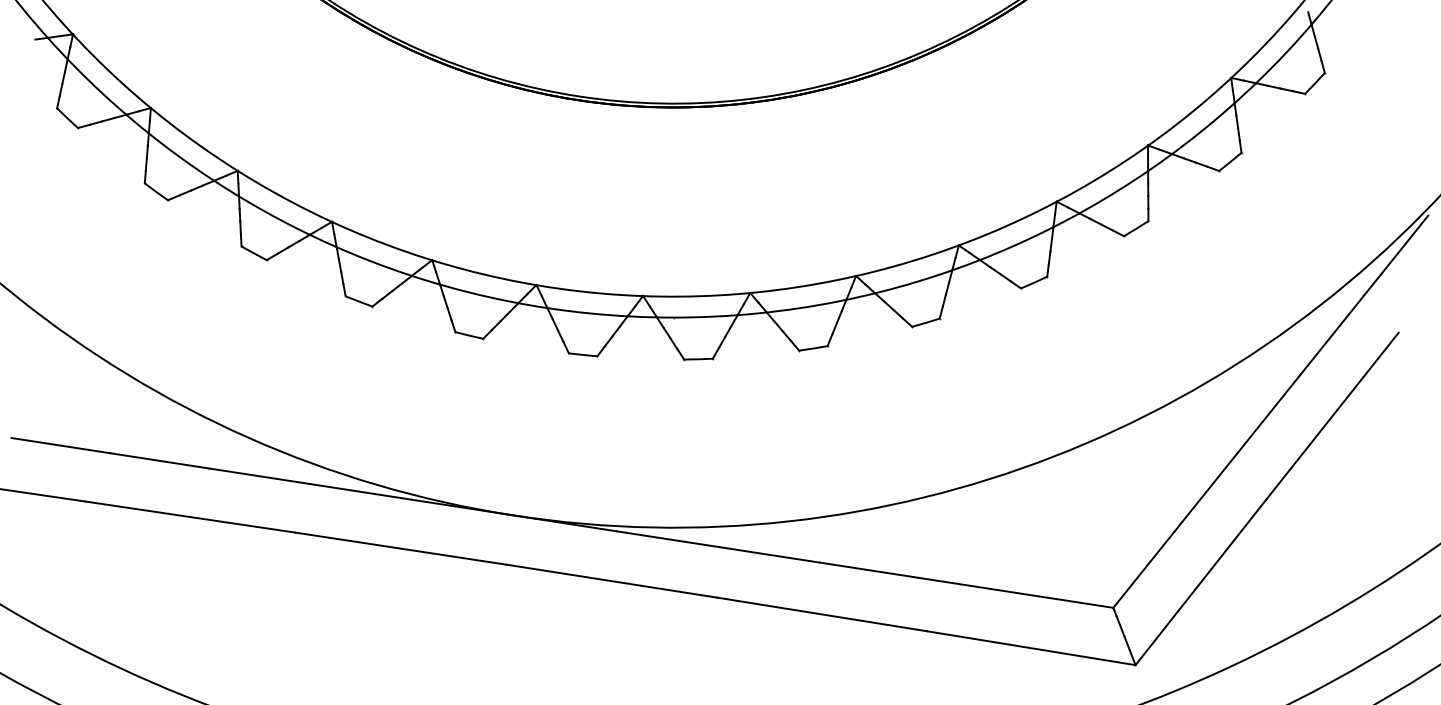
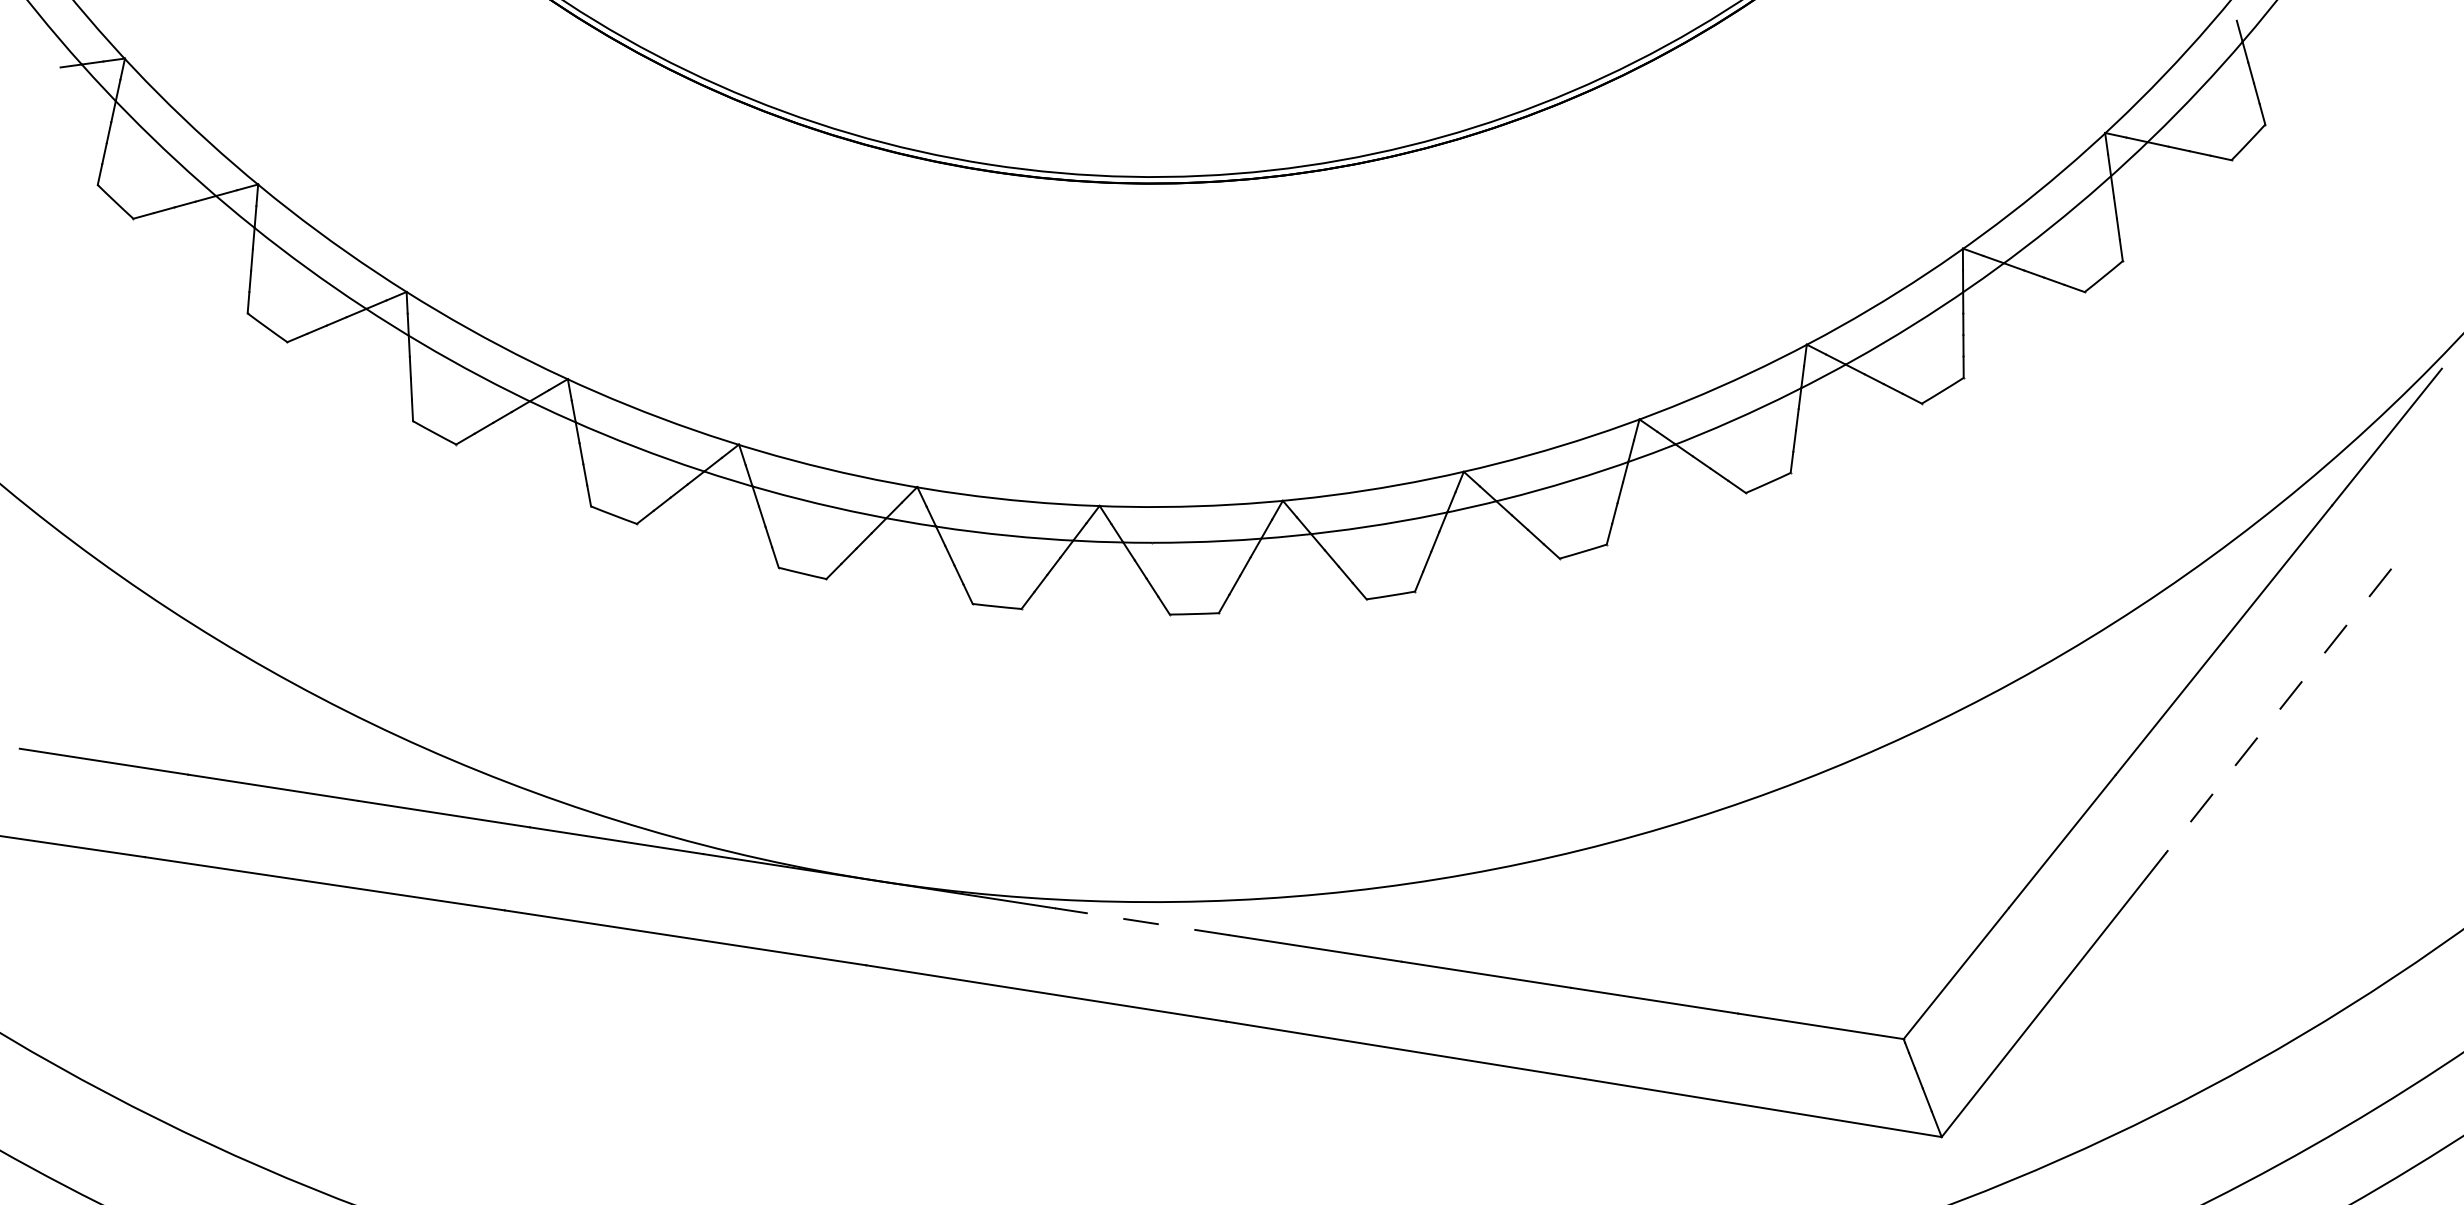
line: (1332, 416) -> (2278, 711), solid -> dashed
line: (668, 539) -> (1143, 922), solid -> dashed

